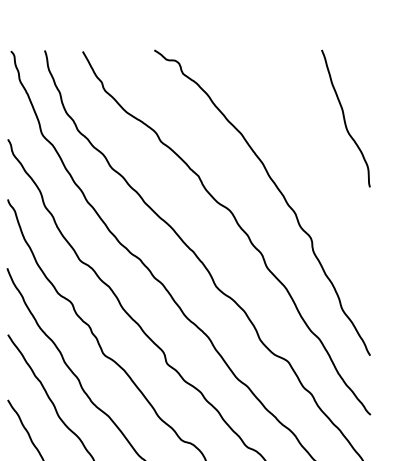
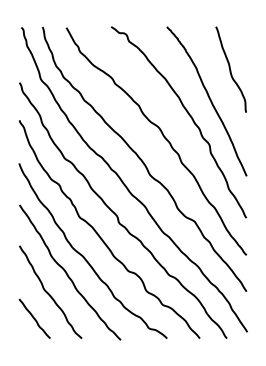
curve: (311, 167) -> (209, 100), added

